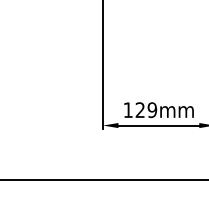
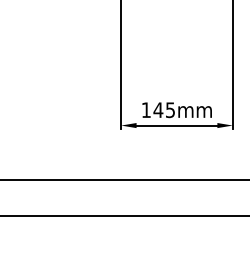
text: (146, 109) -> (164, 109), 129mm -> 145mm

